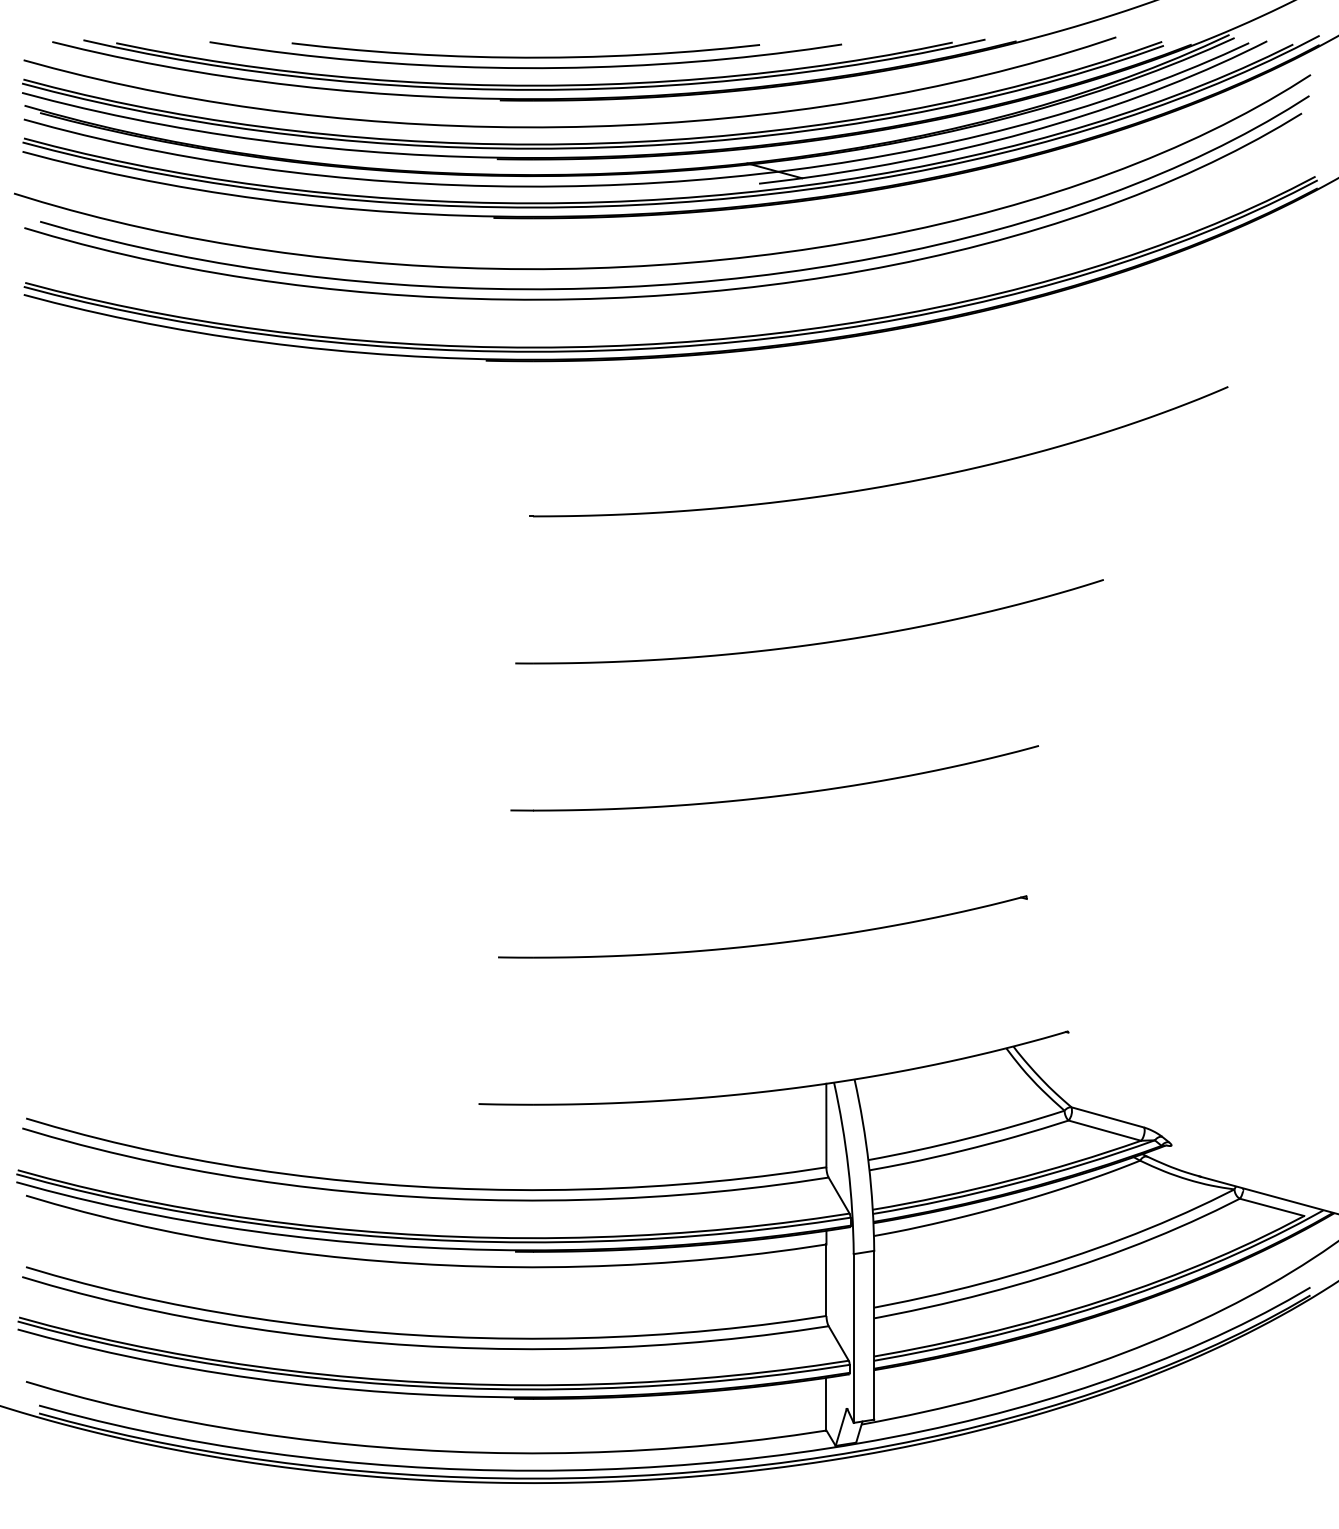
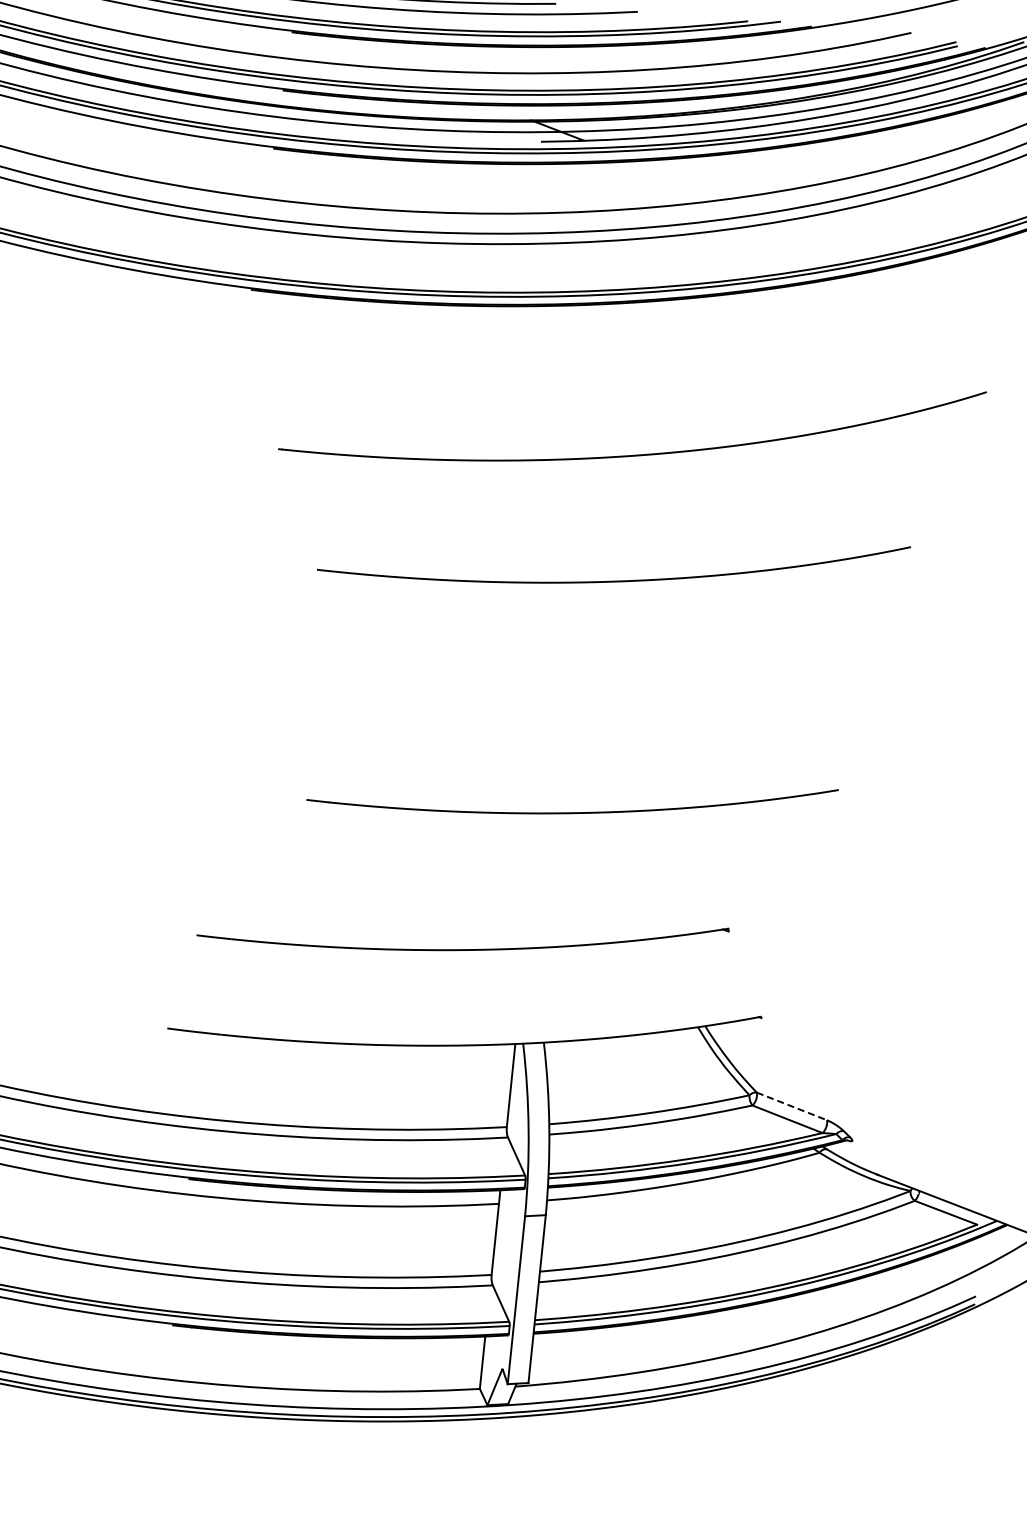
part: (811, 643) -> (613, 580), moved
part: (774, 795) -> (570, 812), moved
part: (764, 943) -> (463, 948), moved
line: (1107, 1117) -> (791, 1106), solid -> dashed

